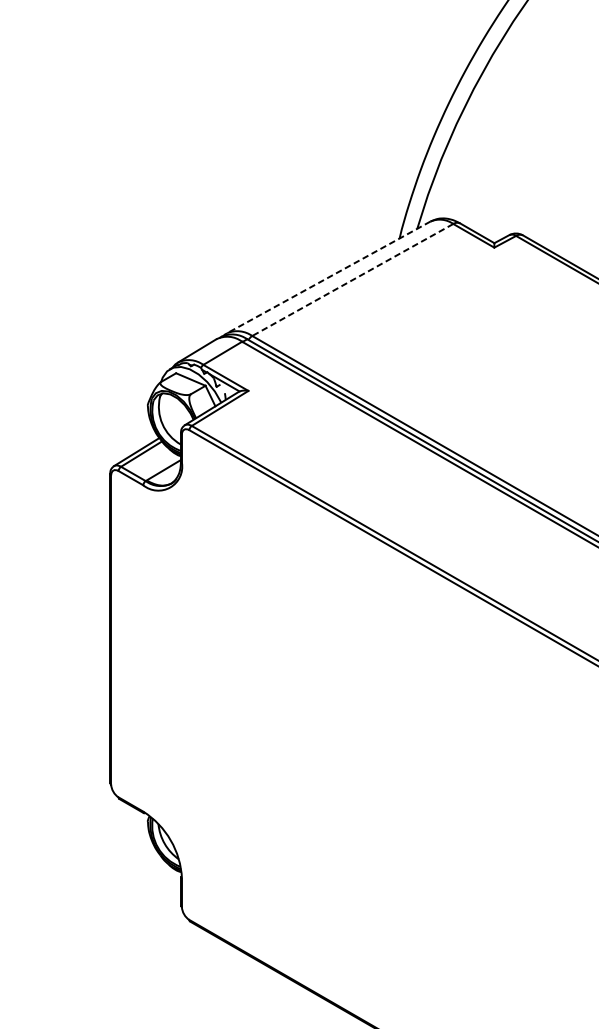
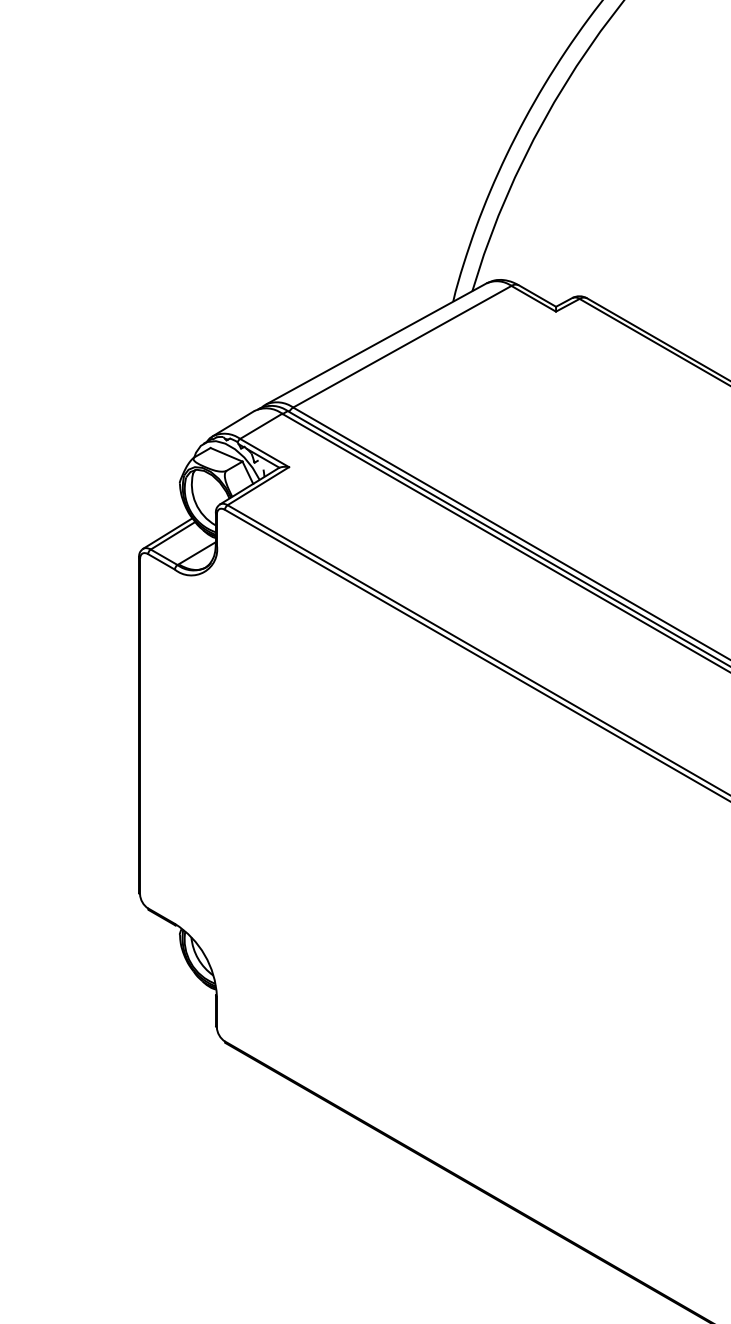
line: (328, 277) -> (375, 344), dashed -> solid
line: (352, 279) -> (402, 346), dashed -> solid

